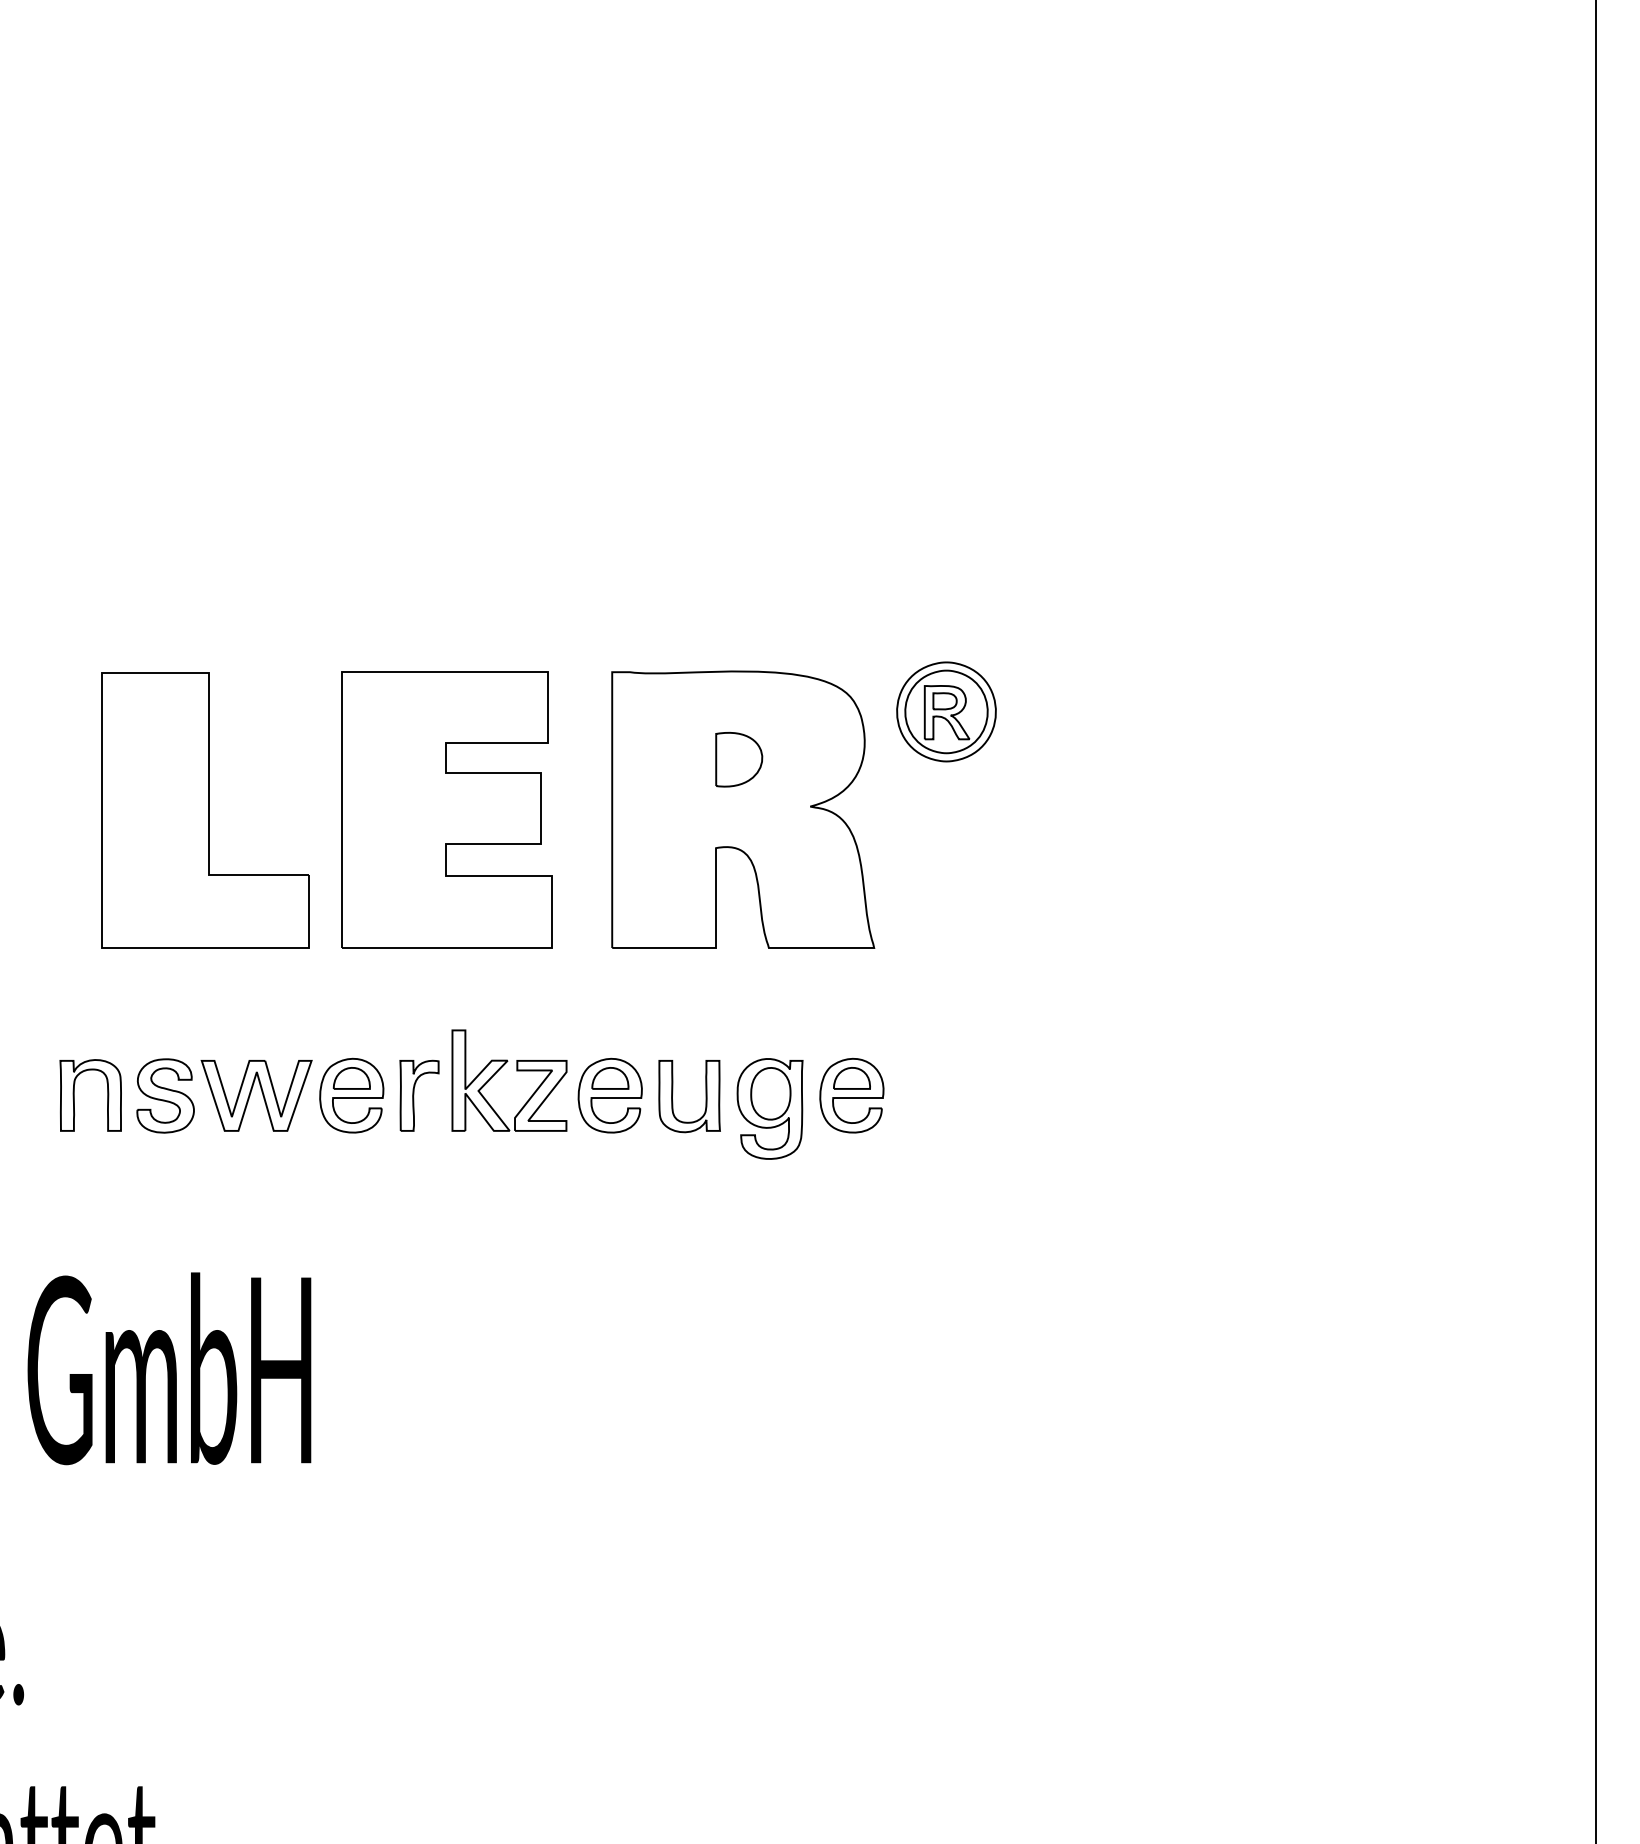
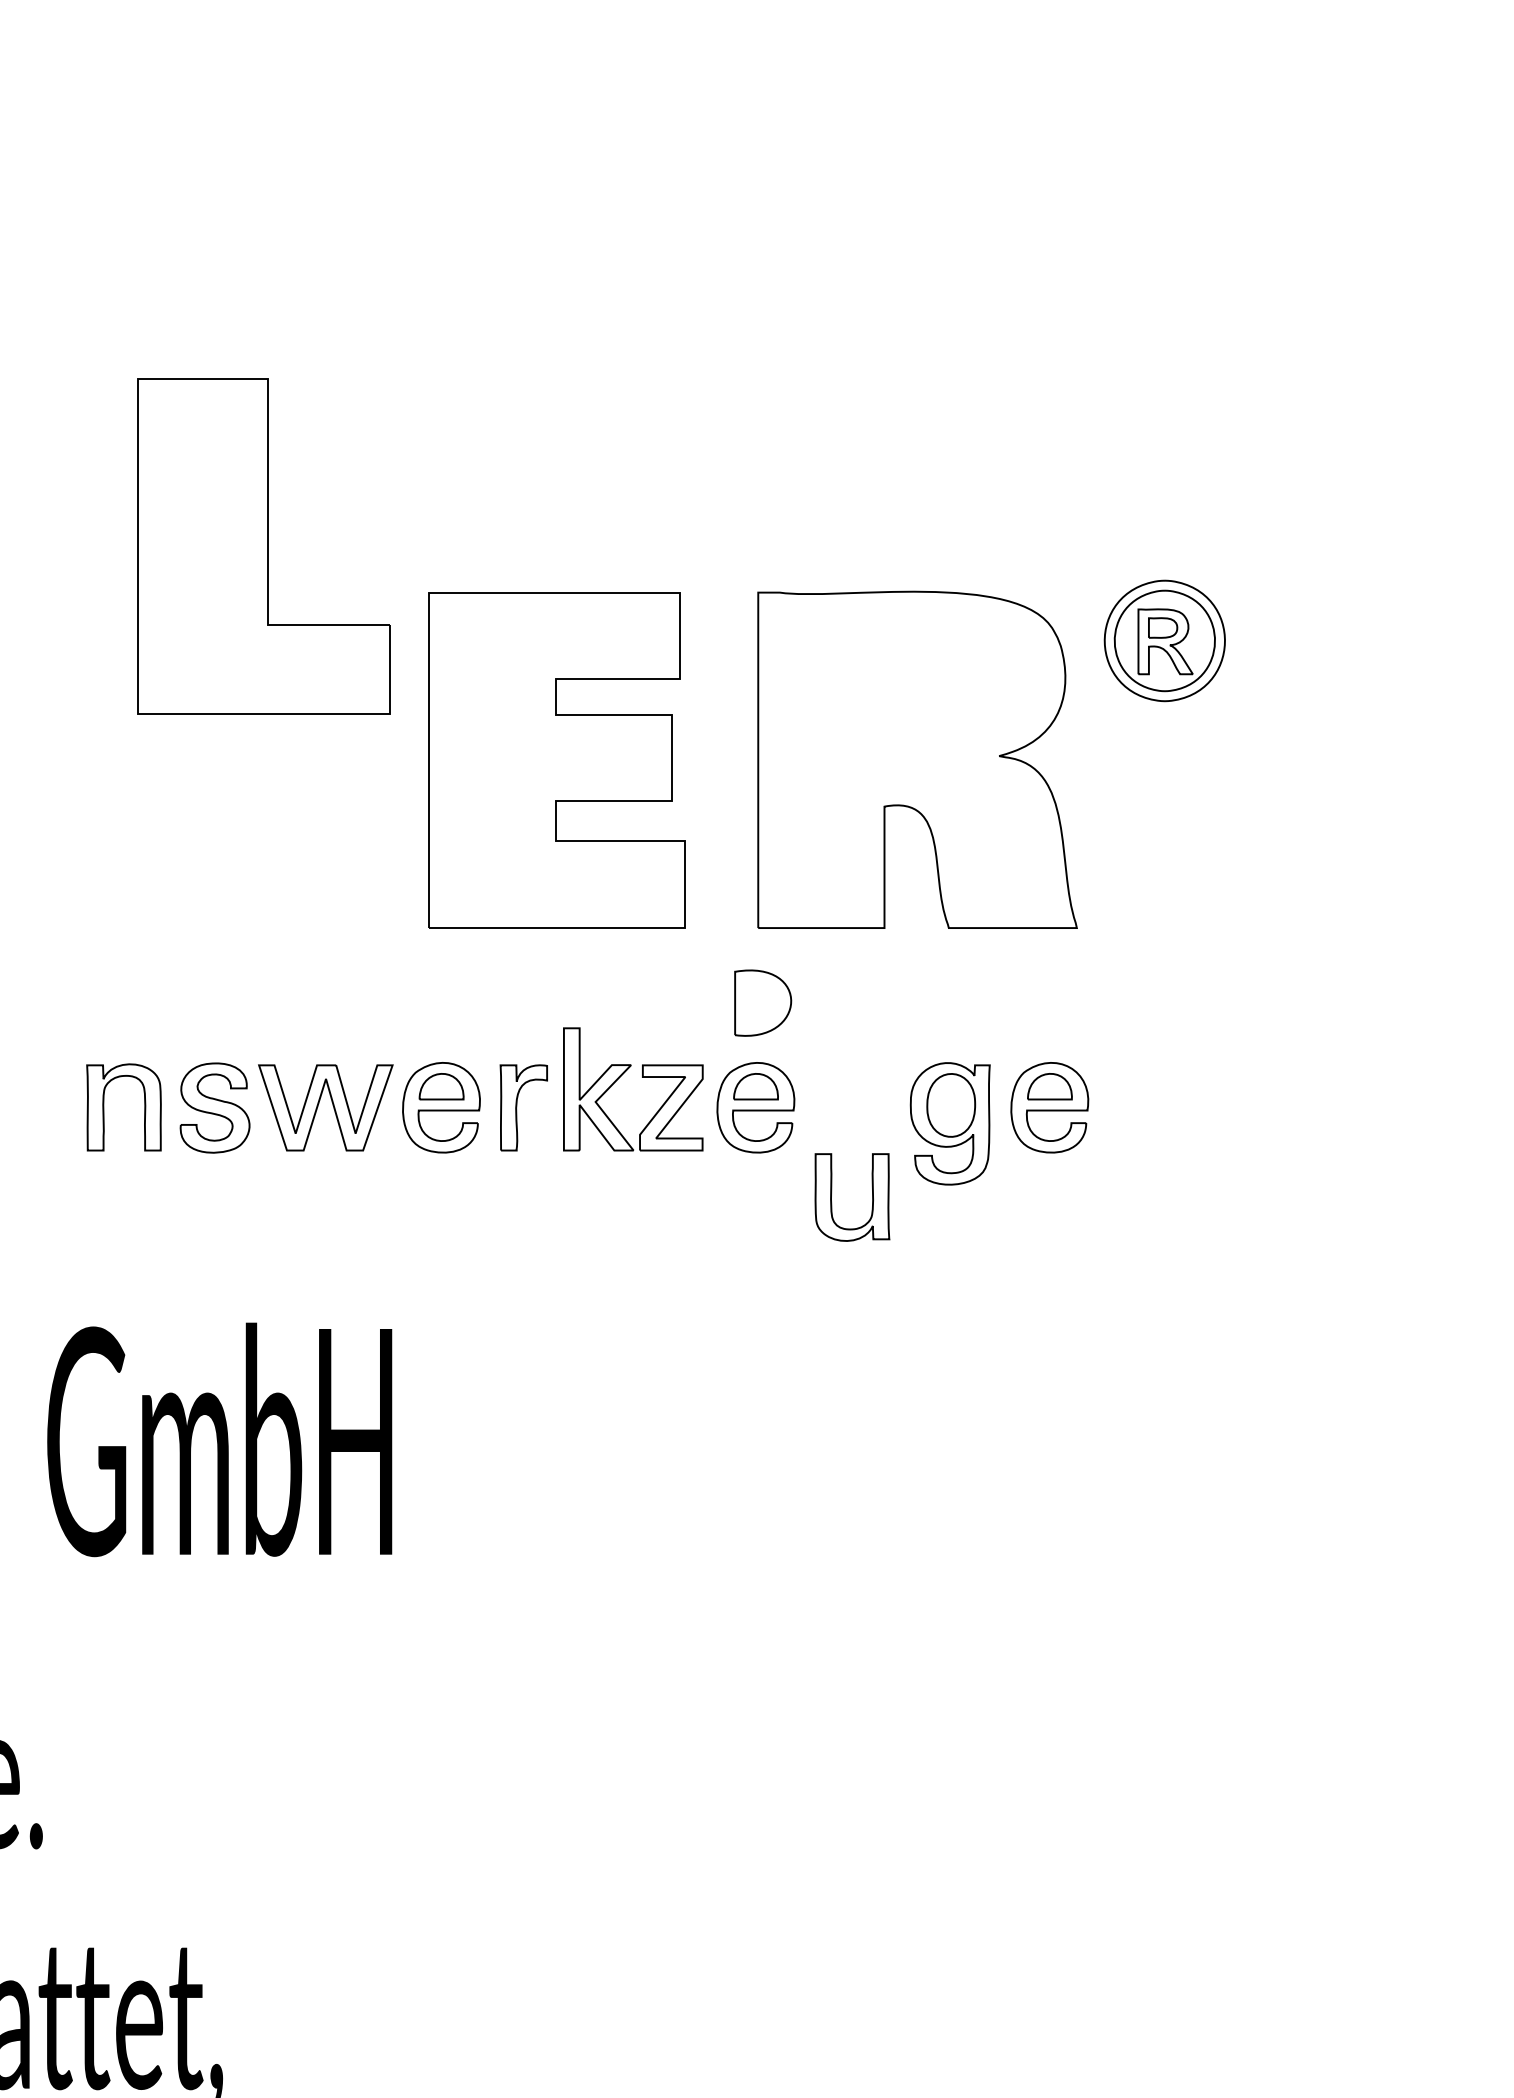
part: (739, 759) -> (763, 1002), moved
part: (205, 810) -> (263, 546), moved
part: (705, 1096) -> (871, 1197), moved

